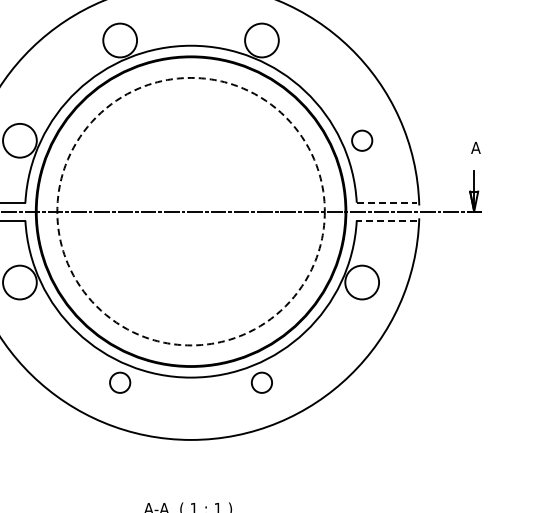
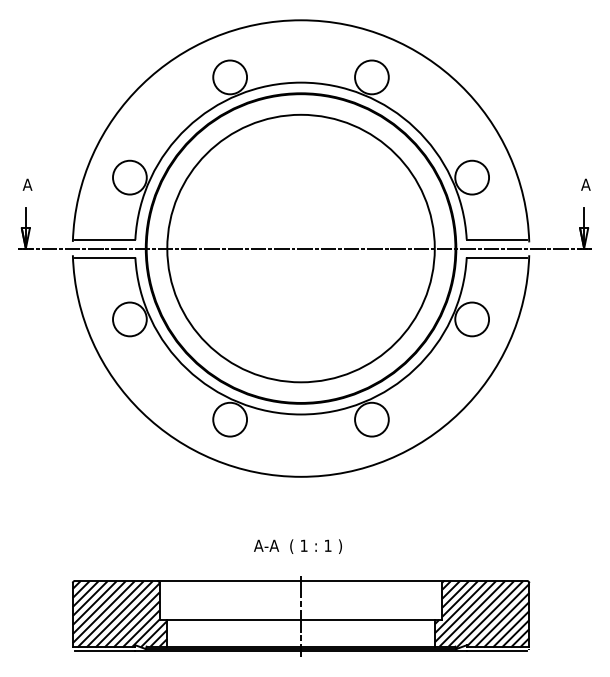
circle: (362, 140) -> (472, 177), size x1.67
line: (387, 202) -> (497, 239), dashed -> solid
circle: (190, 211) -> (300, 248), dashed -> solid
line: (386, 220) -> (496, 257), dashed -> solid
circle: (120, 382) -> (230, 419), size x1.67
circle: (261, 382) -> (371, 419), size x1.67

